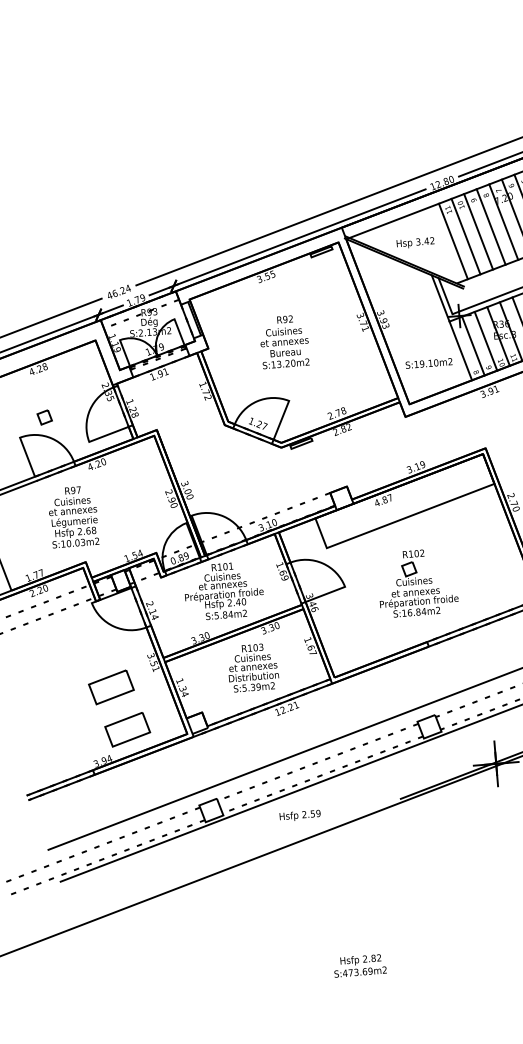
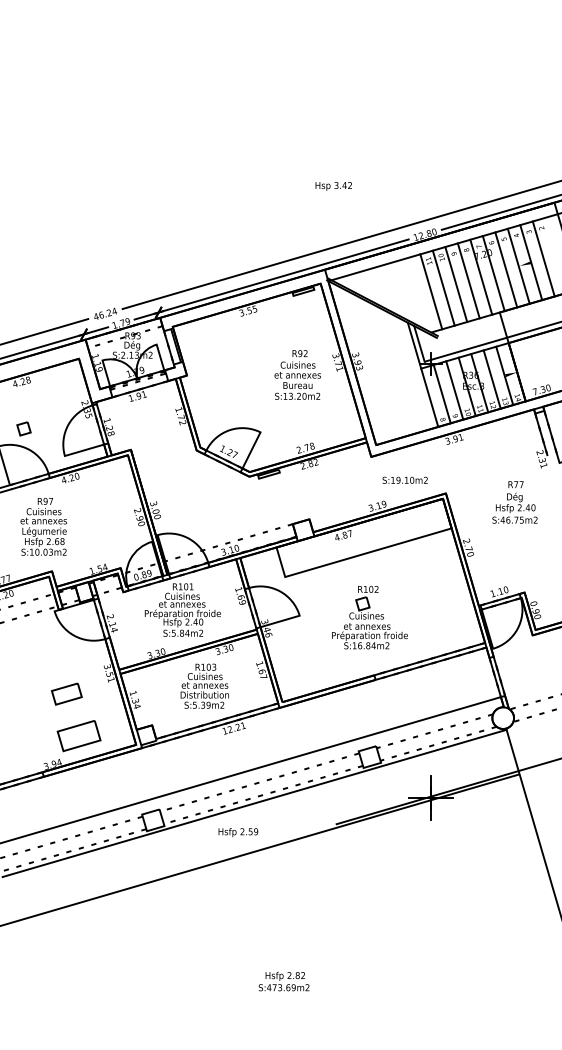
text: (415, 243) -> (333, 186), moved
text: (284, 341) -> (297, 374), moved
text: (428, 362) -> (404, 479), moved
part: (111, 687) -> (66, 694), size x0.7

